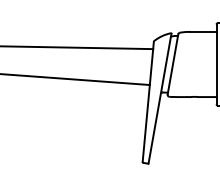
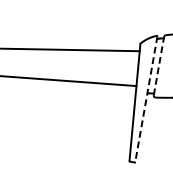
line: (173, 63) -> (159, 65), solid -> dashed
line: (160, 98) -> (146, 99), solid -> dashed

